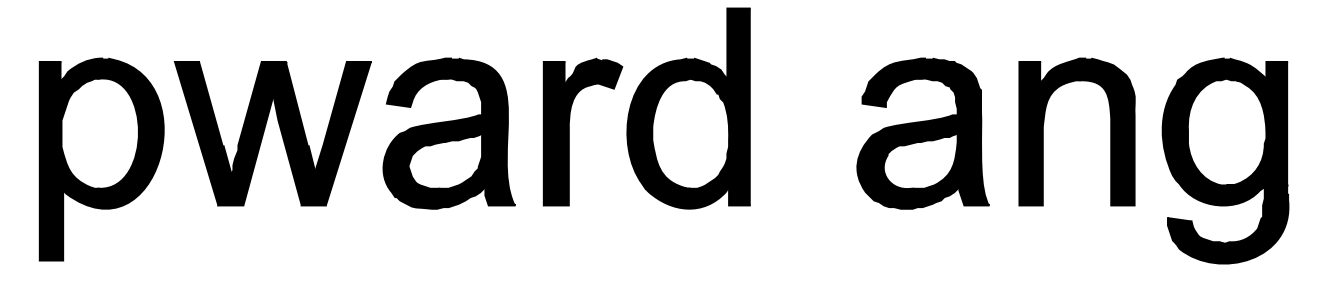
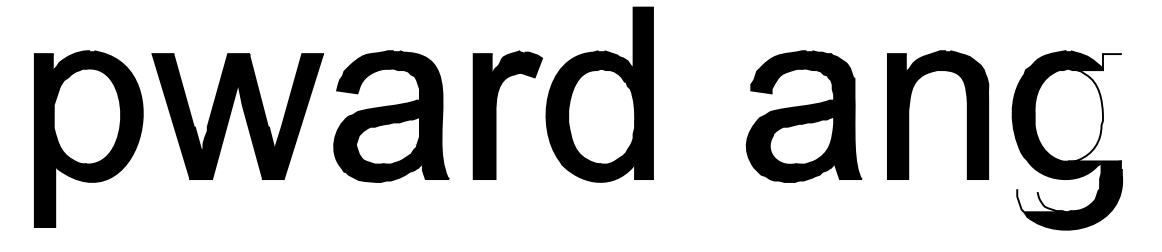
fill: (1256, 123) -> (1094, 107), removed
fill: (1195, 230) -> (1041, 200), removed

